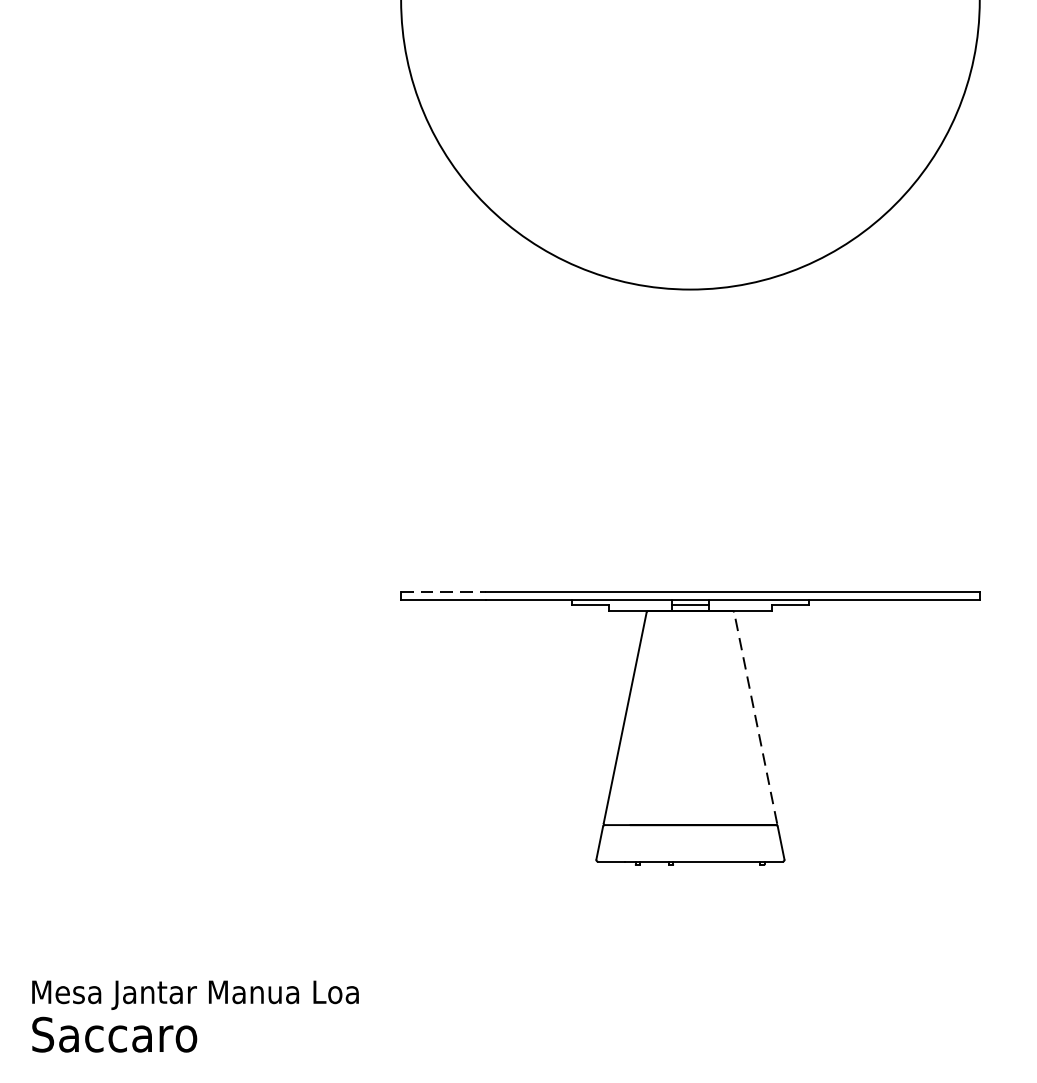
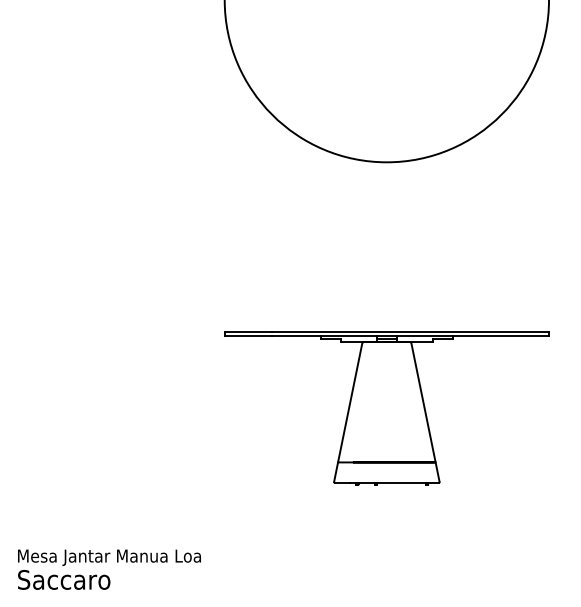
line: (443, 591) -> (248, 331), dashed -> solid
line: (755, 716) -> (423, 401), dashed -> solid

